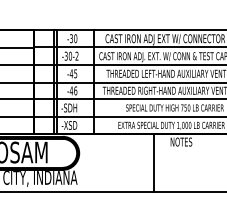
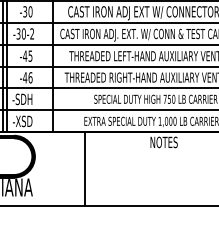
line: (153, 162) -> (84, 168), moved

